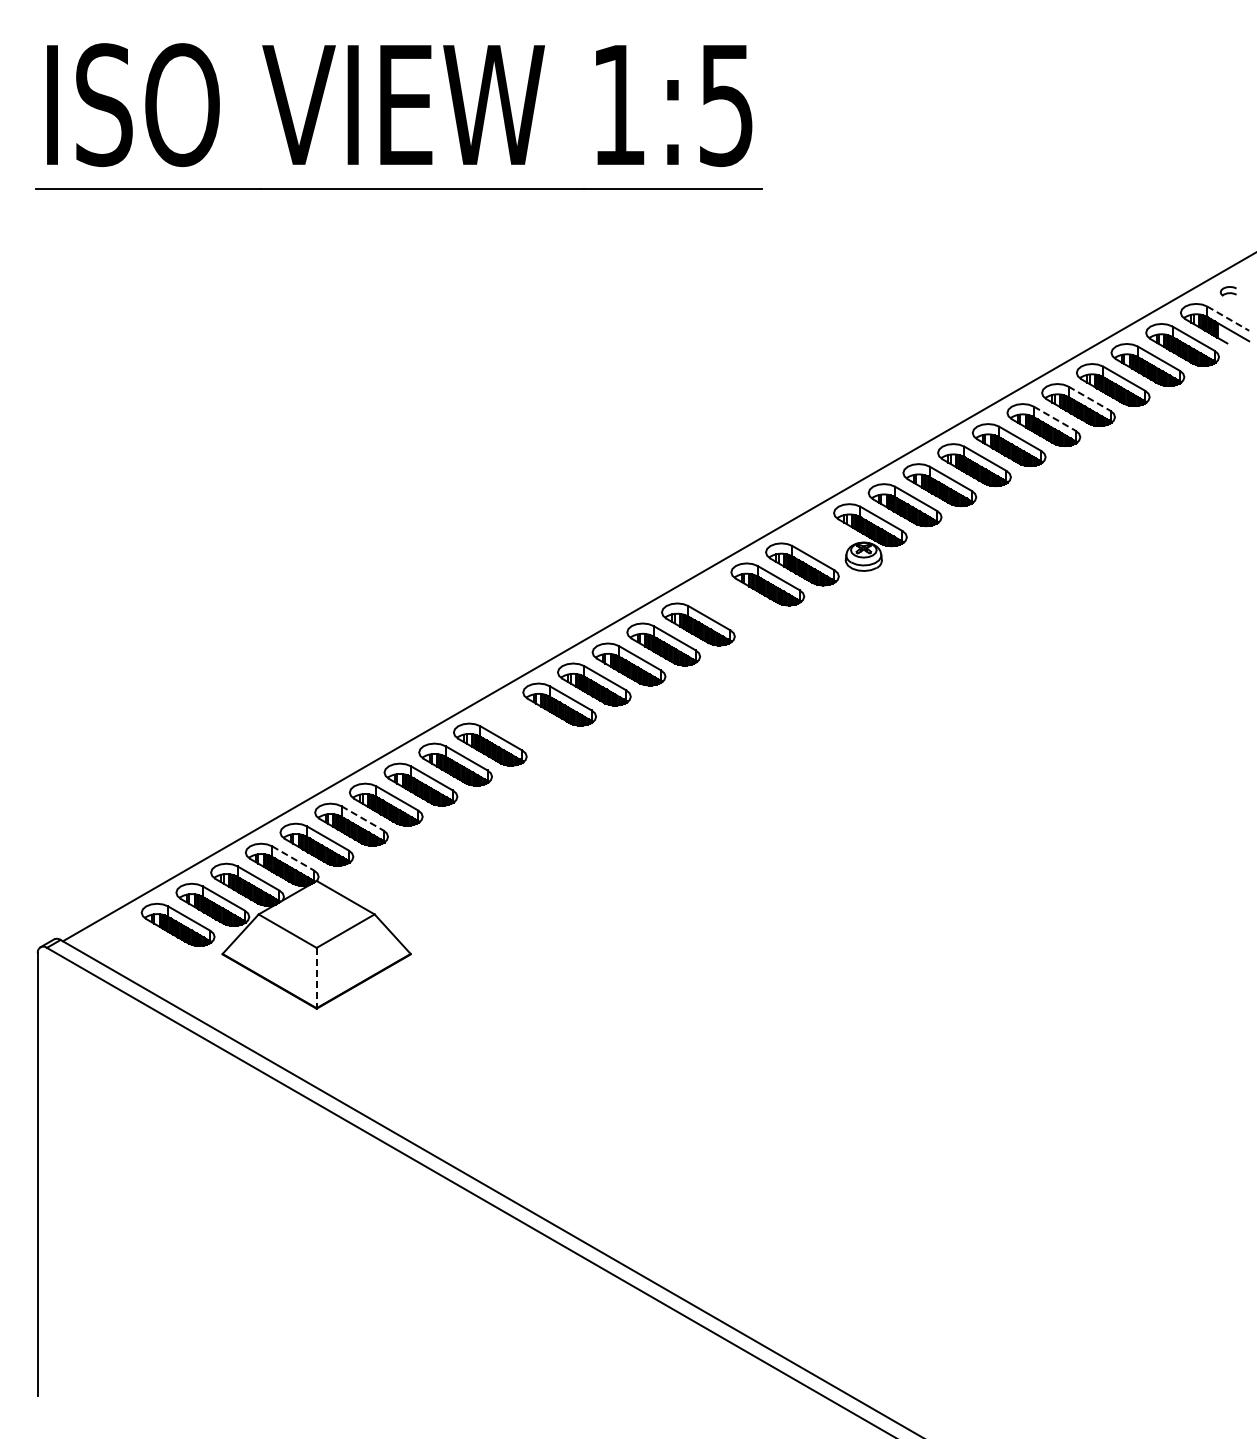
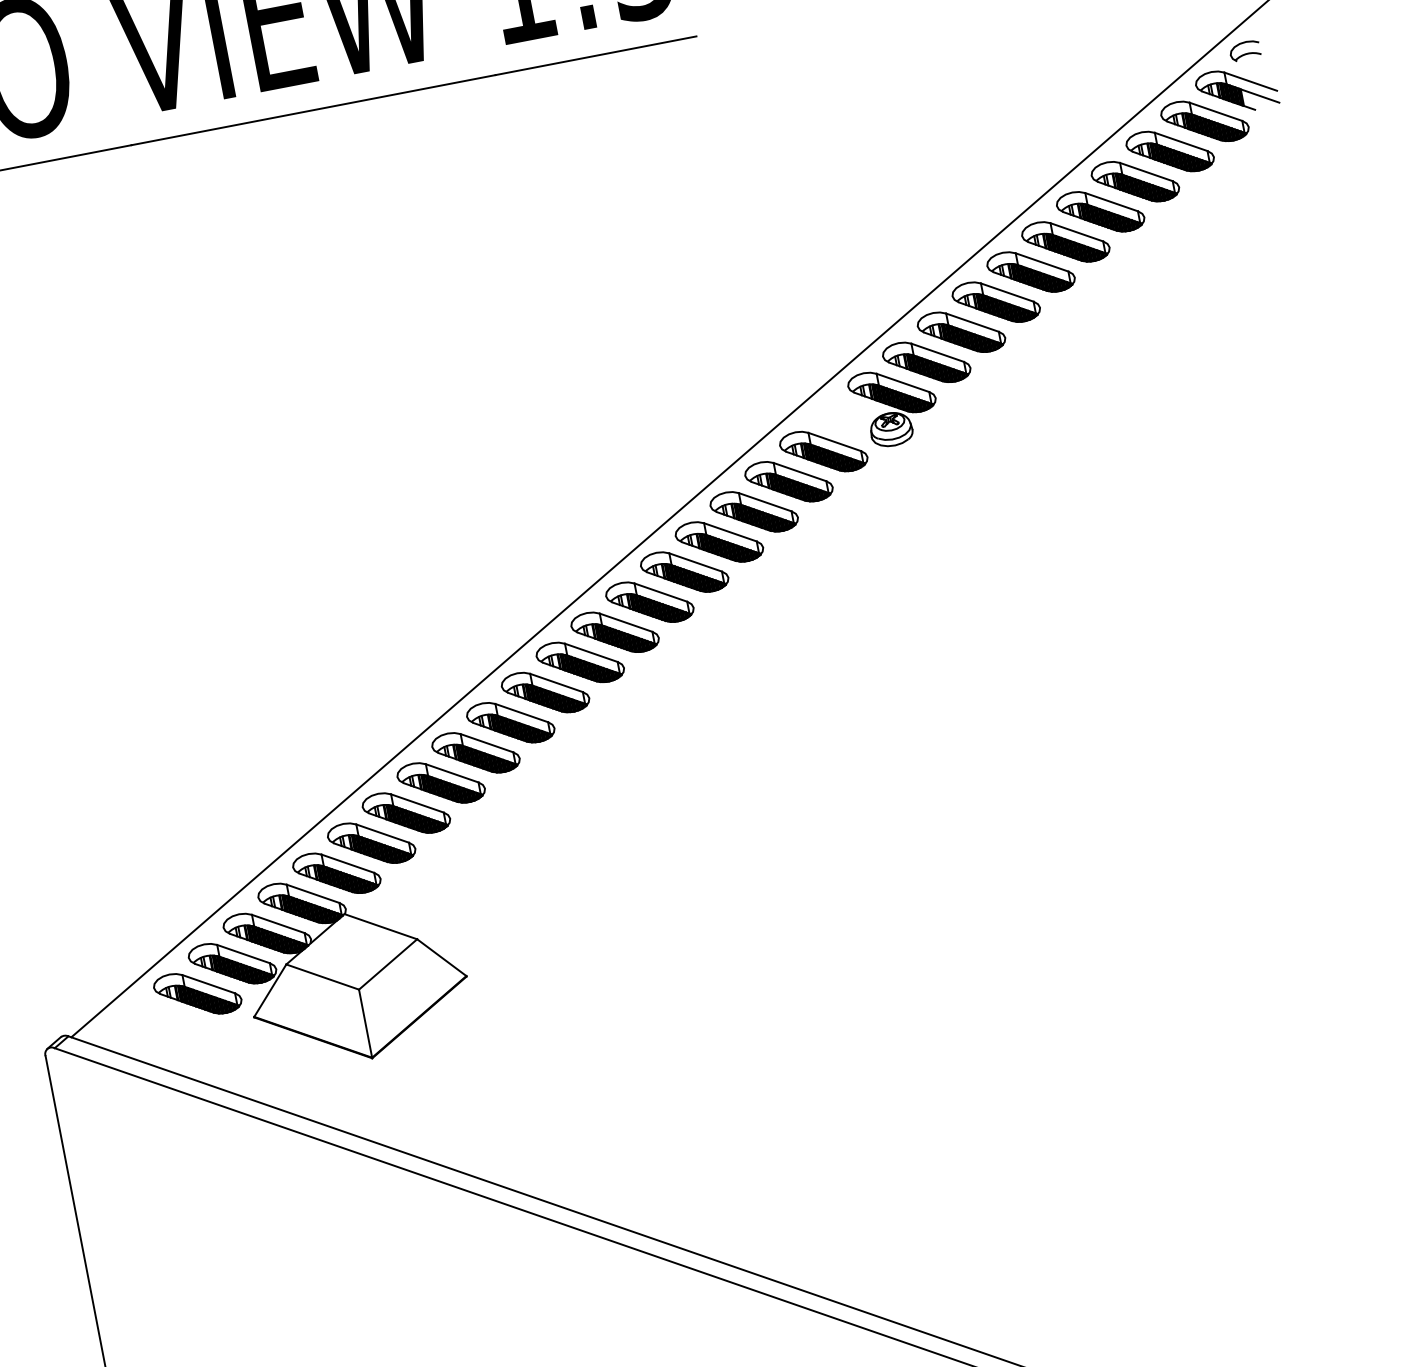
part: (1228, 291) -> (1245, 51), size x1.67
line: (1228, 318) -> (1250, 81), dashed -> solid
line: (1089, 398) -> (1111, 201), dashed -> solid
line: (1055, 419) -> (1077, 233), dashed -> solid
part: (732, 604) -> (753, 511), added
part: (524, 724) -> (544, 692), added
line: (362, 818) -> (382, 833), dashed -> solid
line: (293, 858) -> (313, 893), dashed -> solid
line: (316, 978) -> (365, 1024), dashed -> solid

